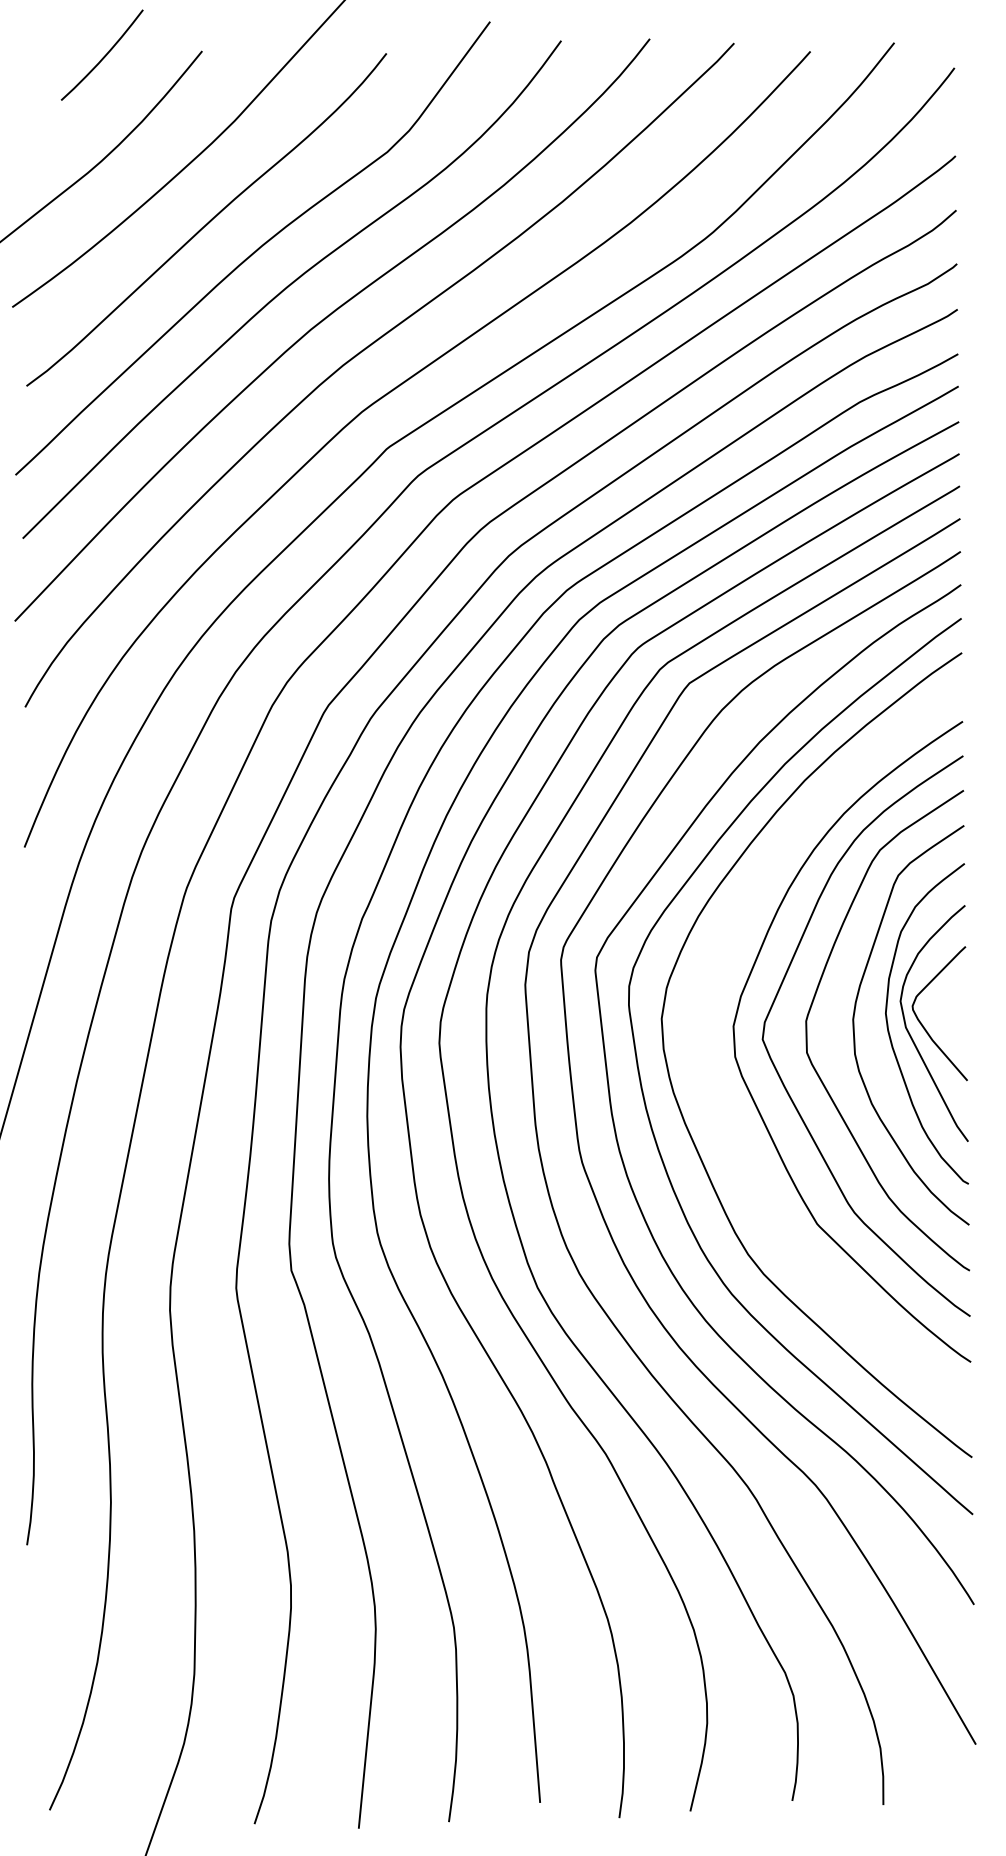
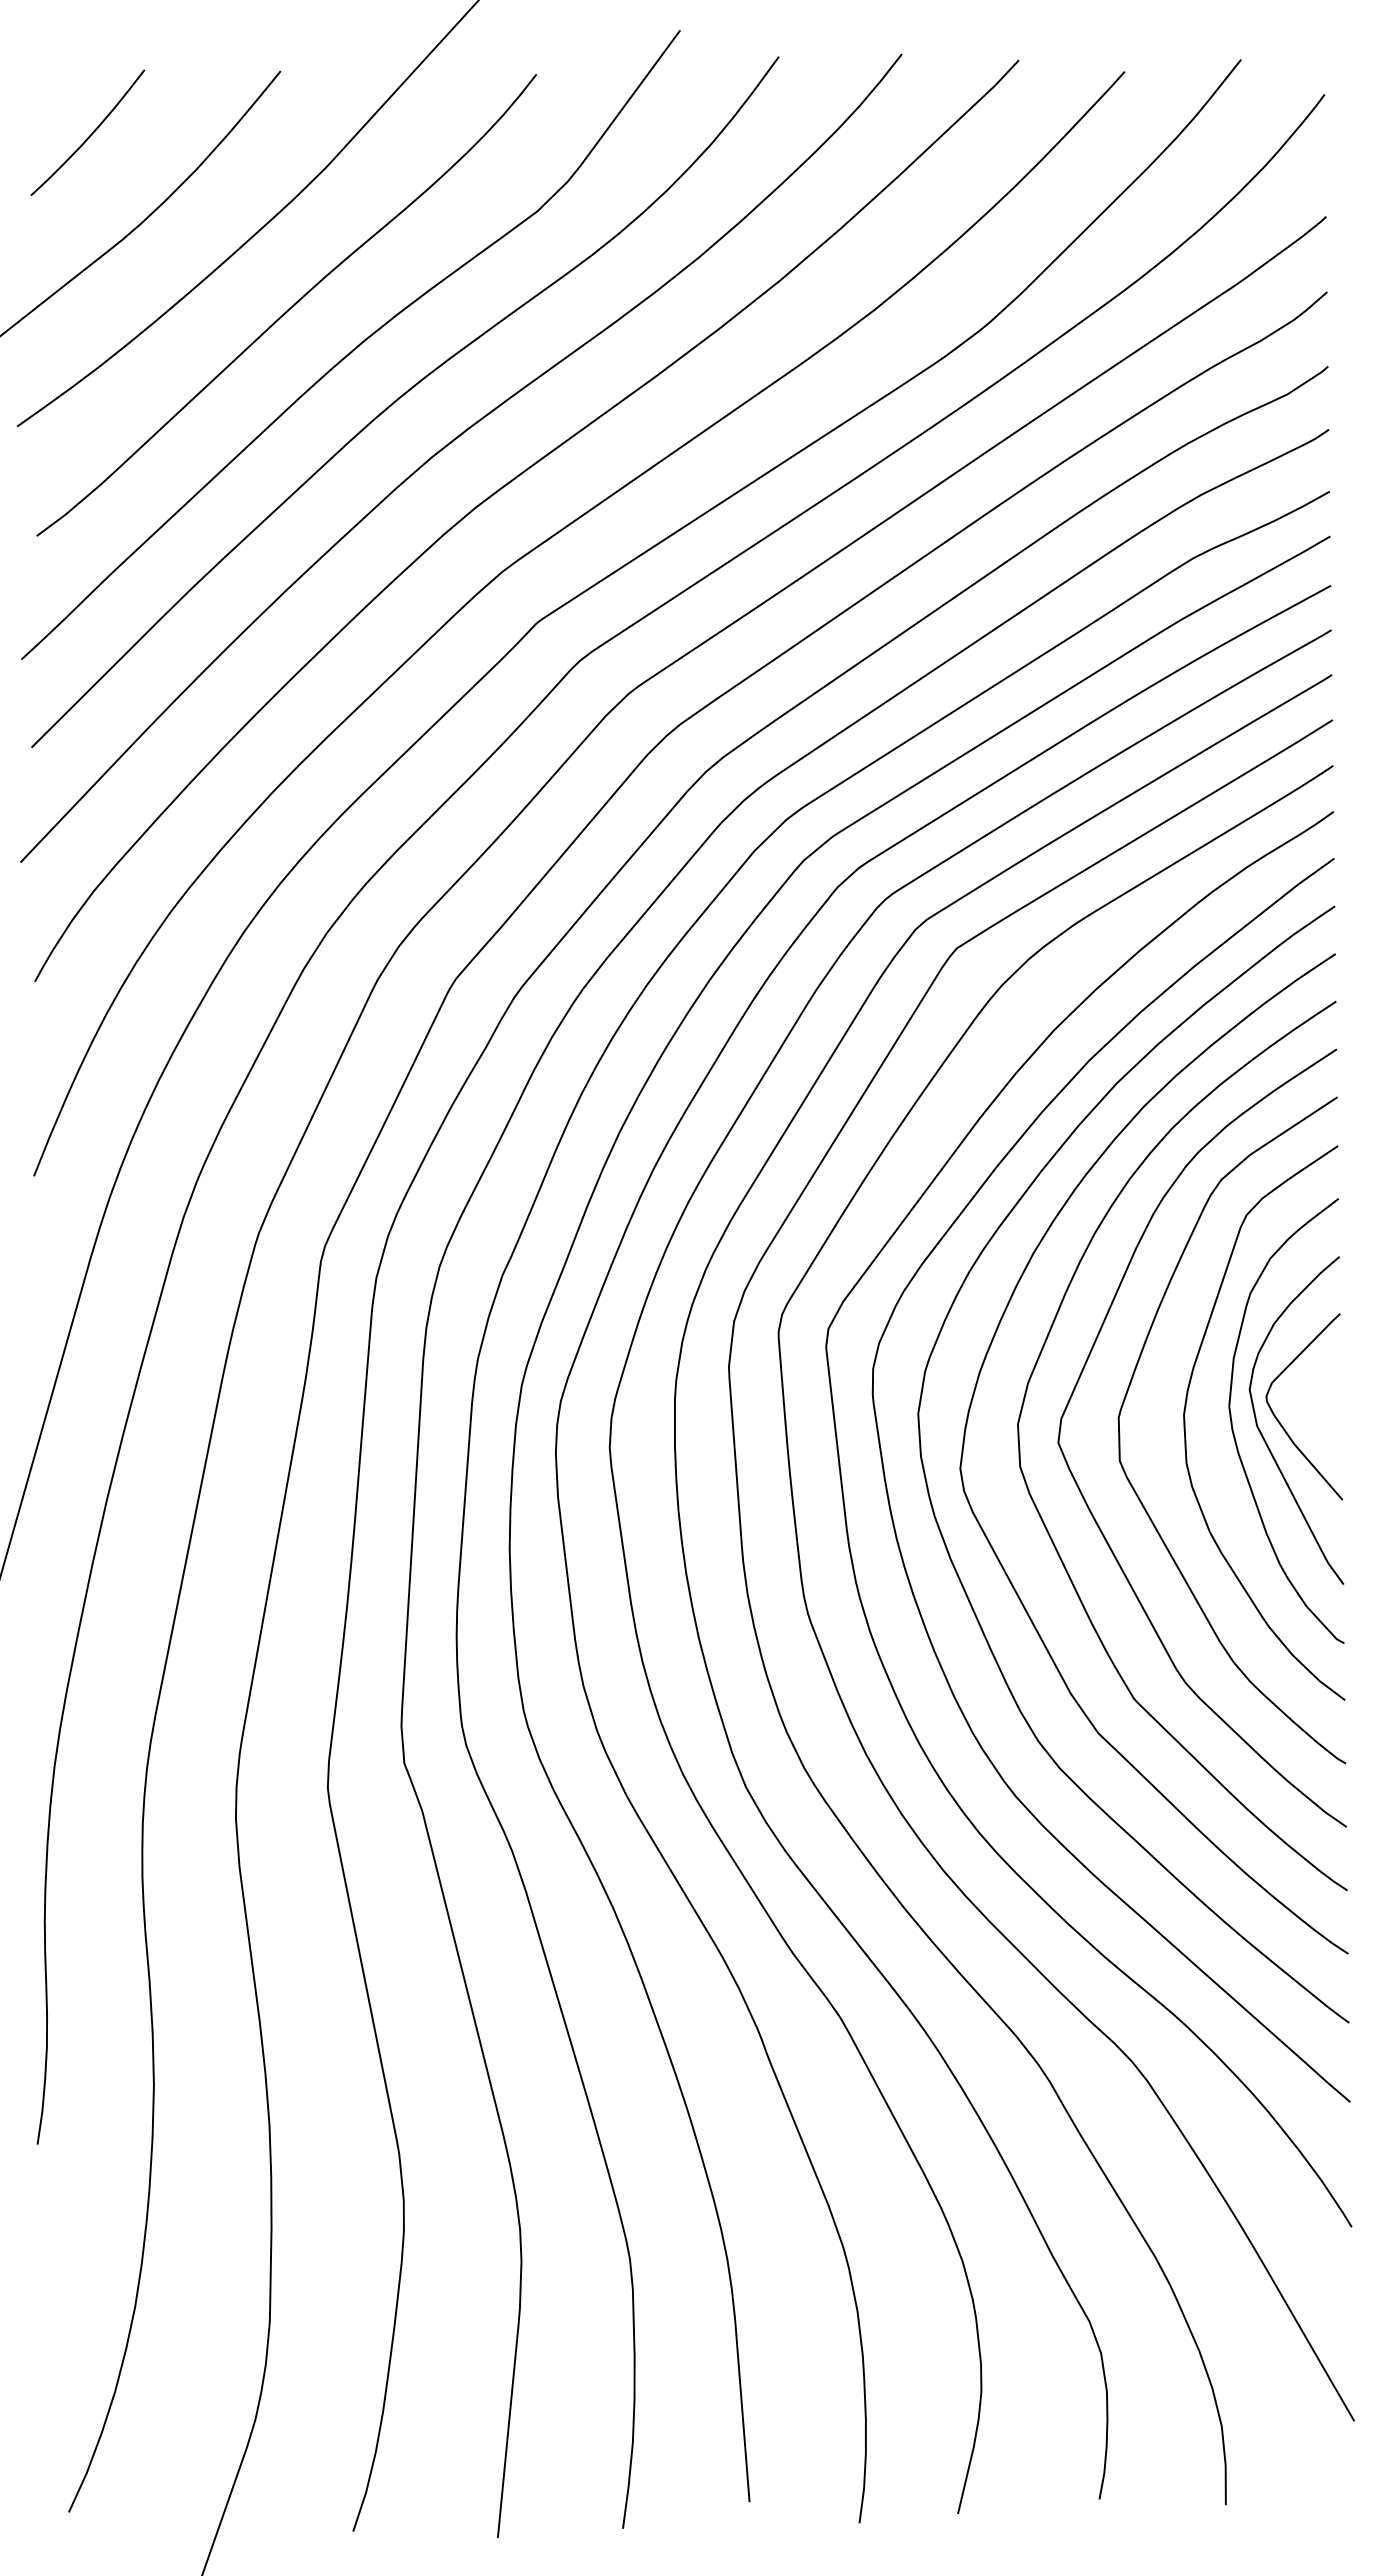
curve: (104, 56) -> (90, 134), moved
curve: (712, 1108) -> (988, 1538), added

